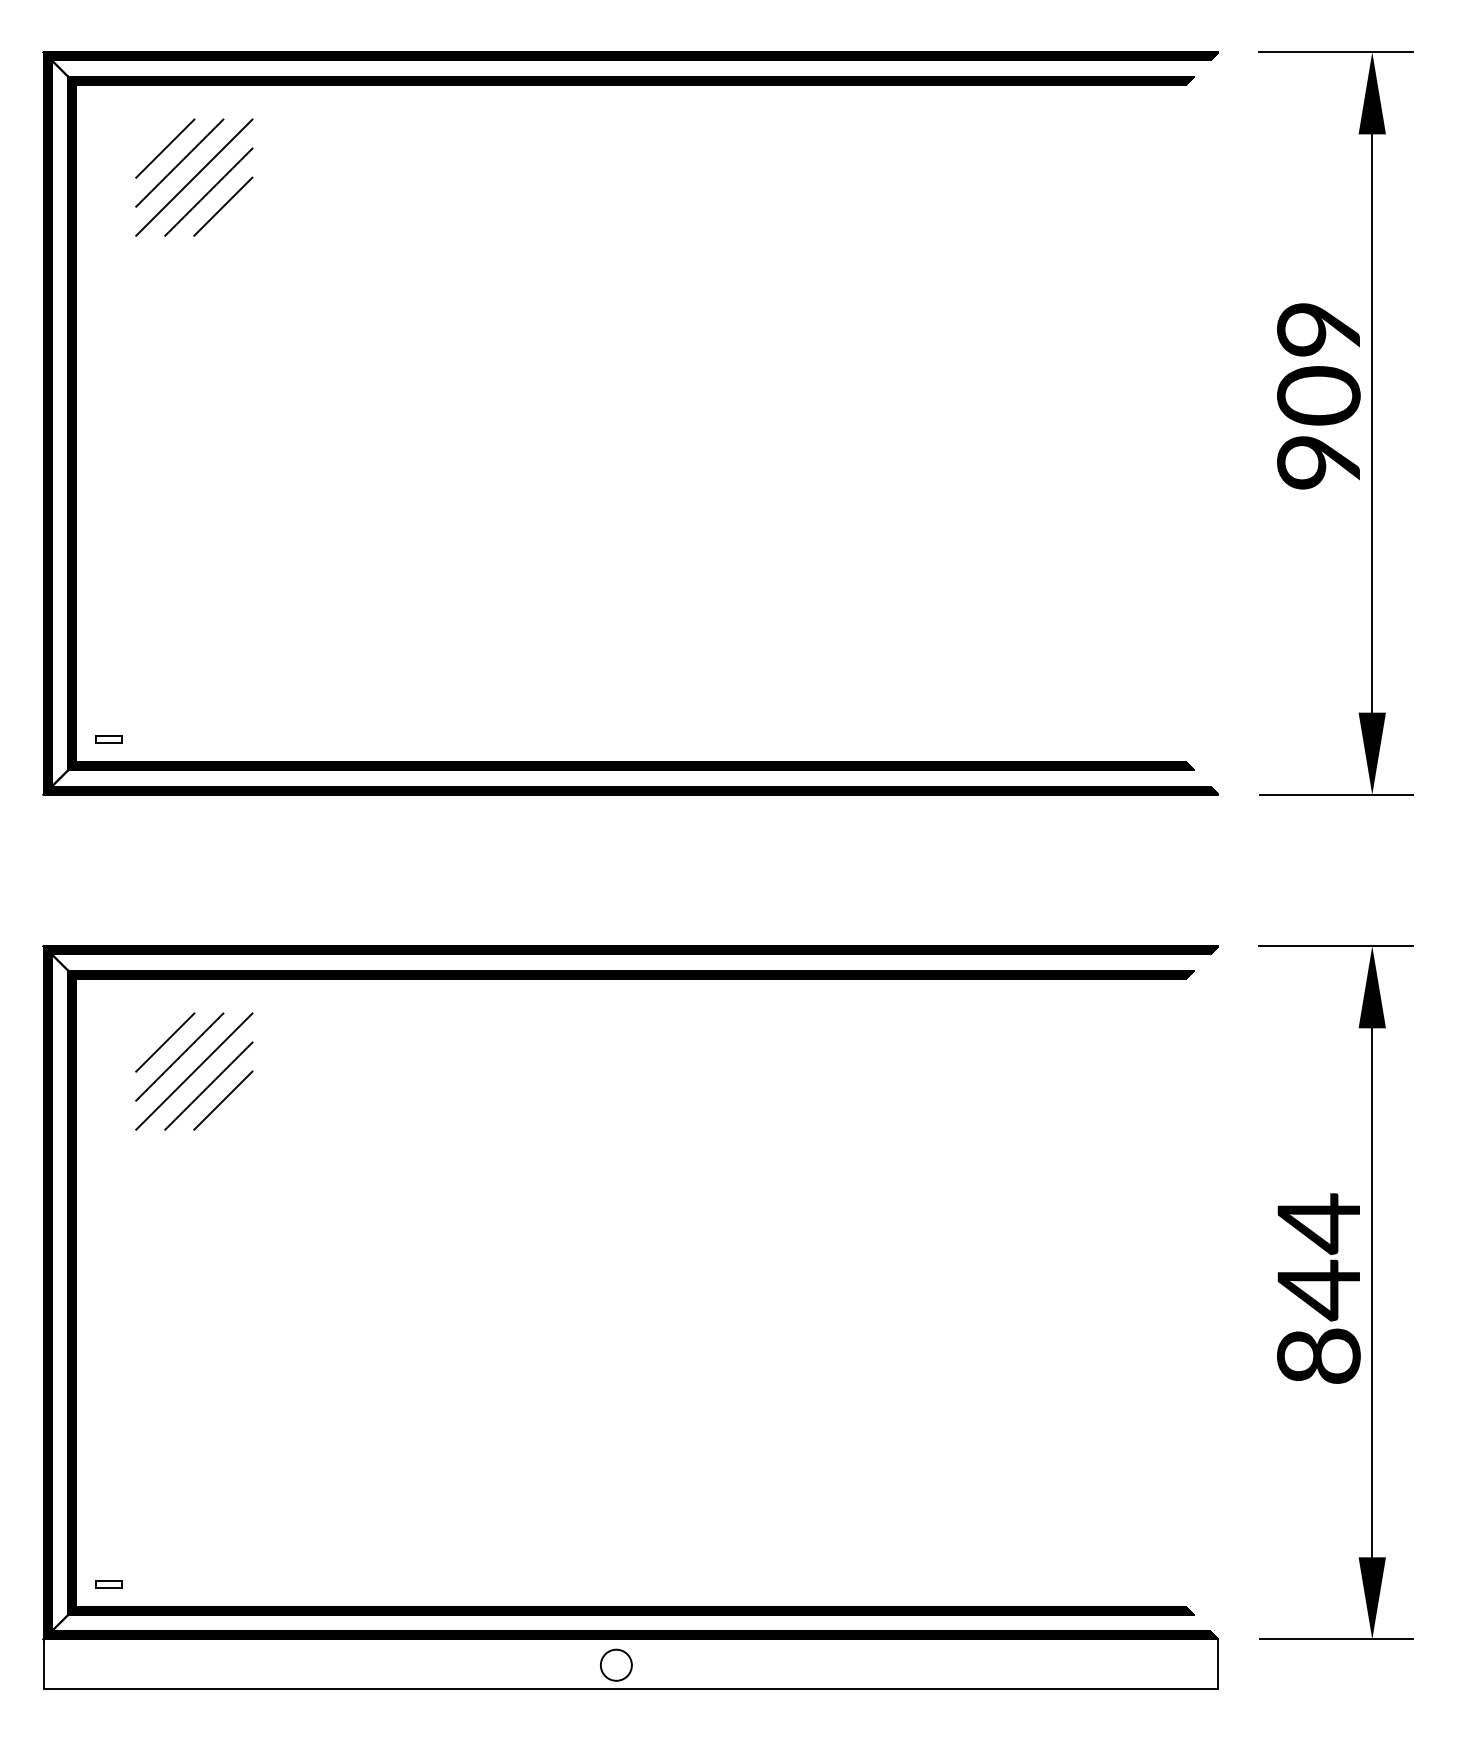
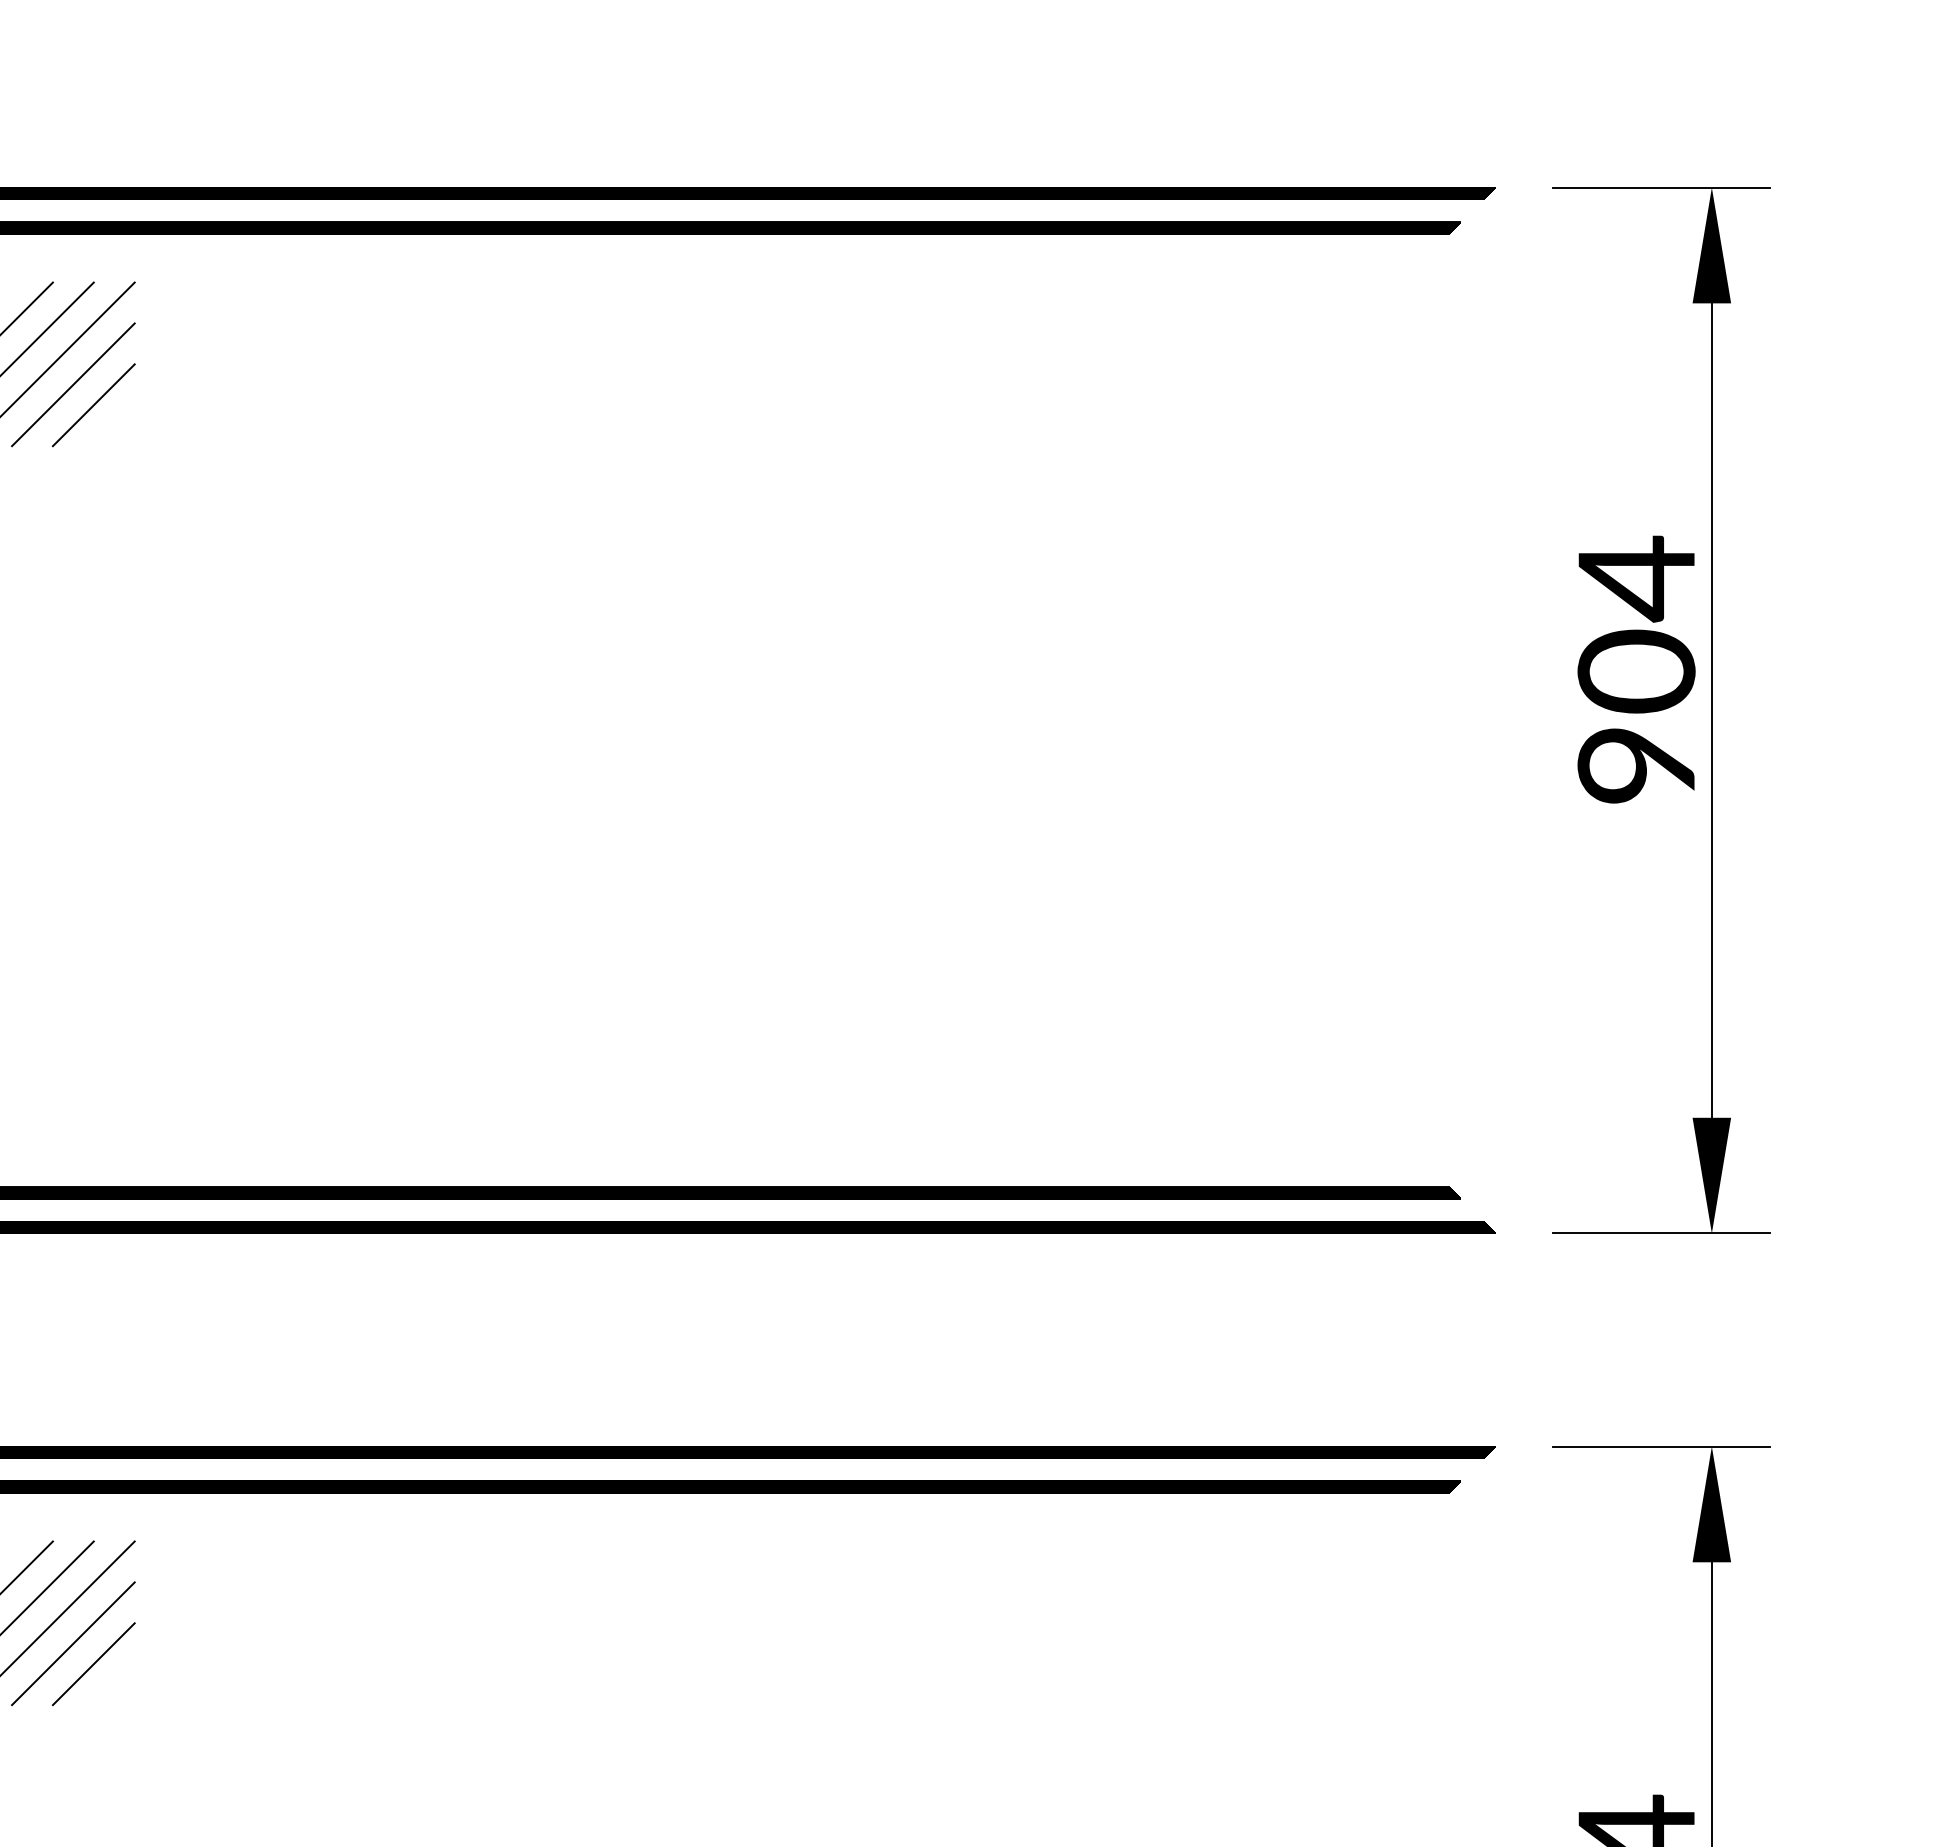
text: (1318, 330) -> (1636, 579), 909 -> 904

